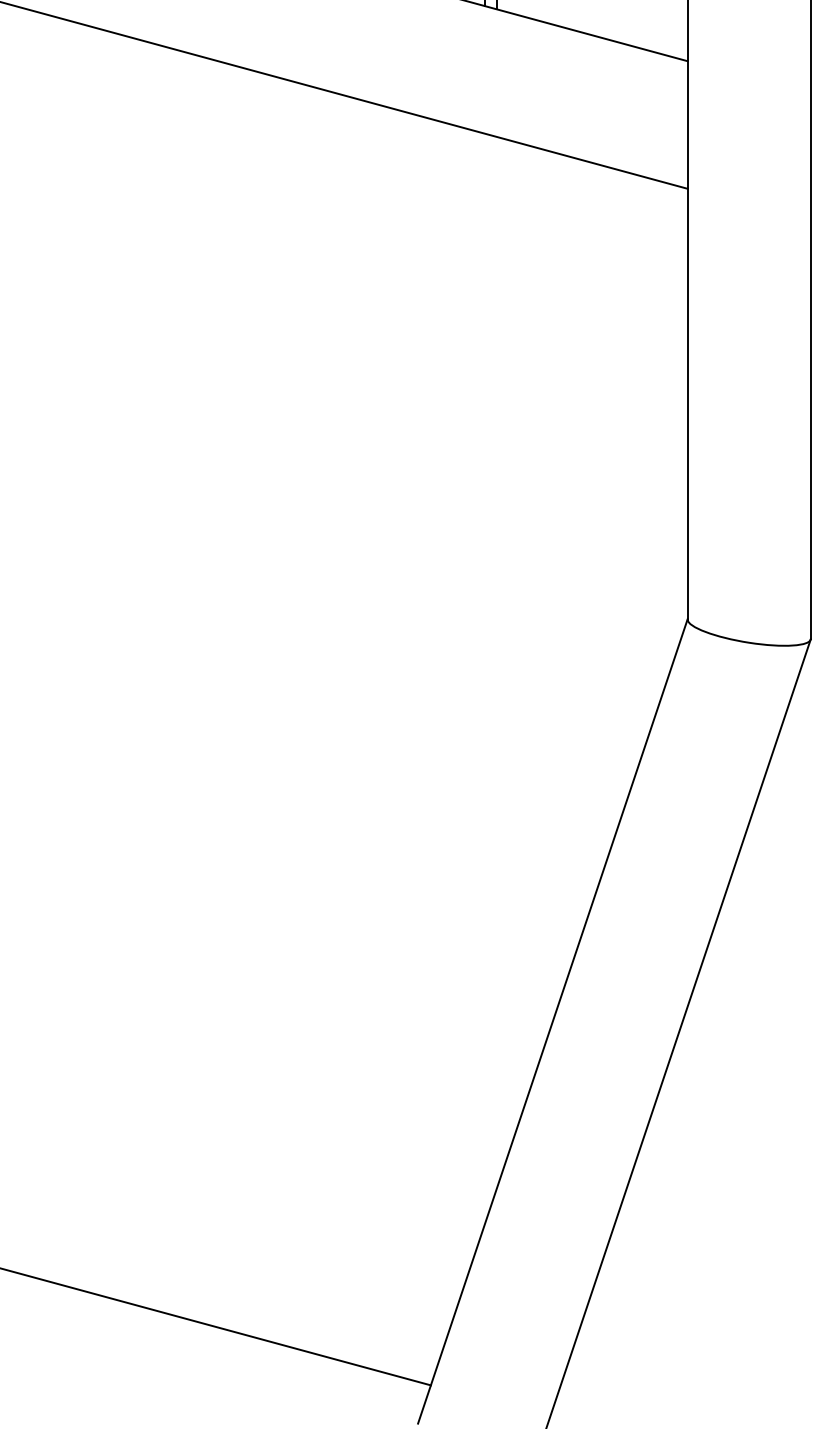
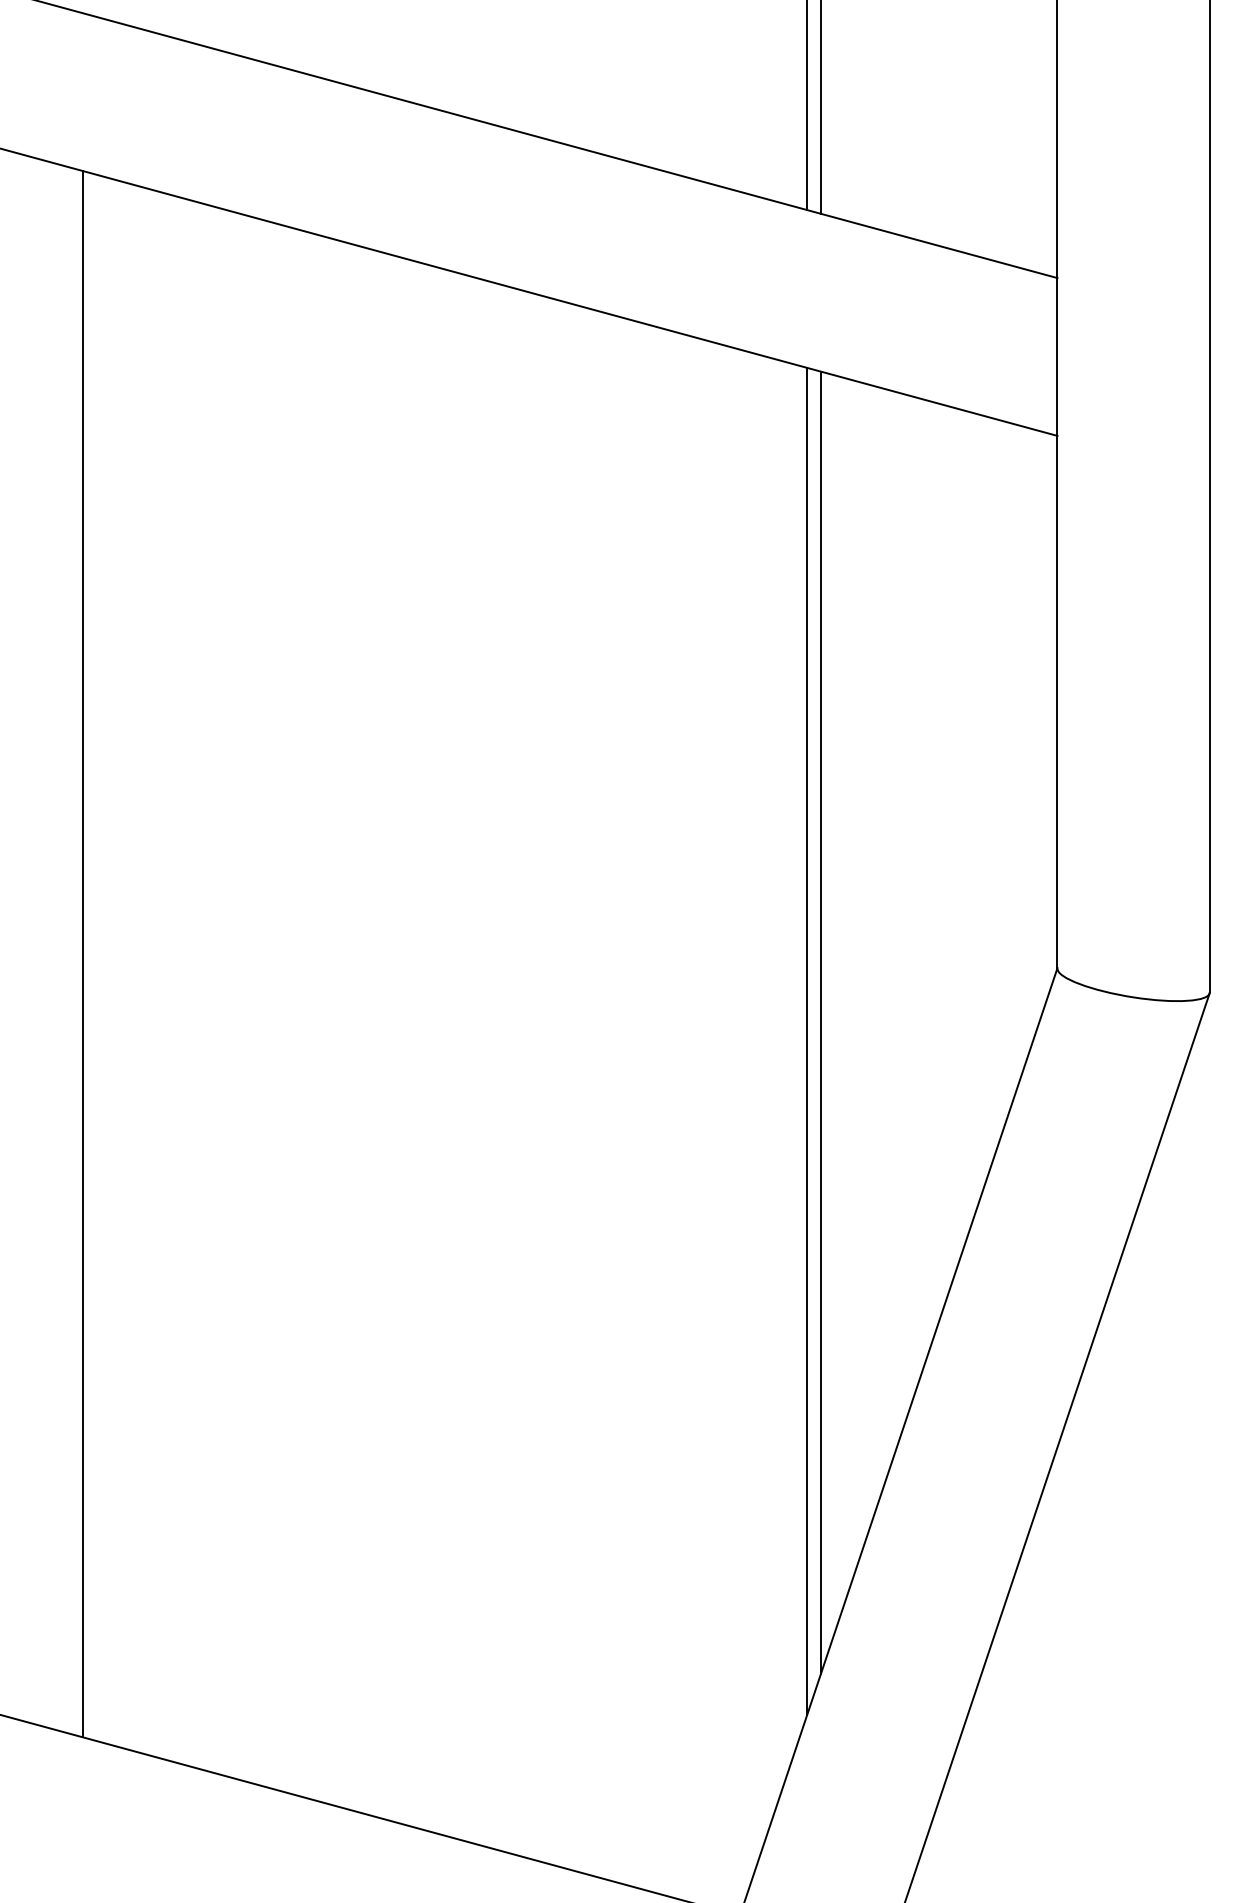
line: (496, 663) -> (820, 1022), added
line: (485, 678) -> (807, 1041), added

